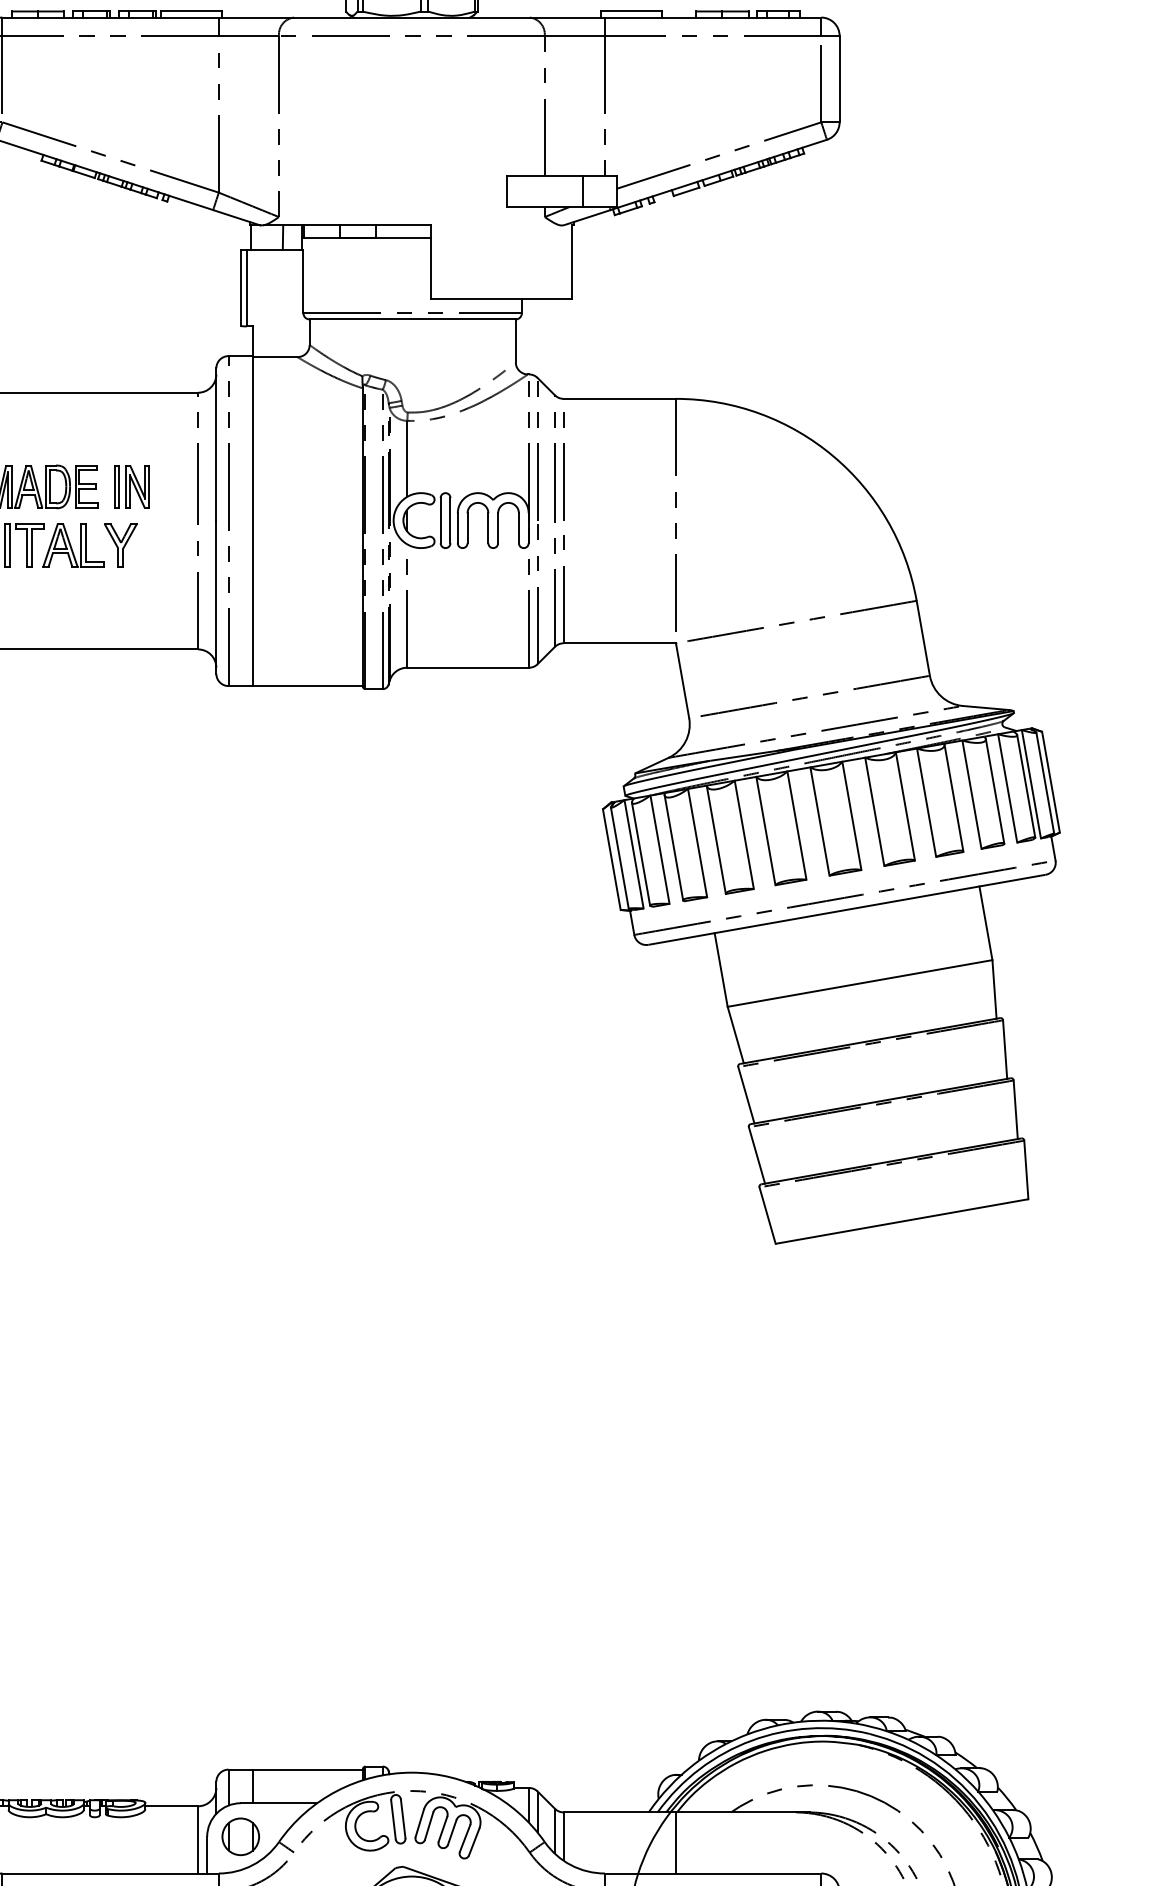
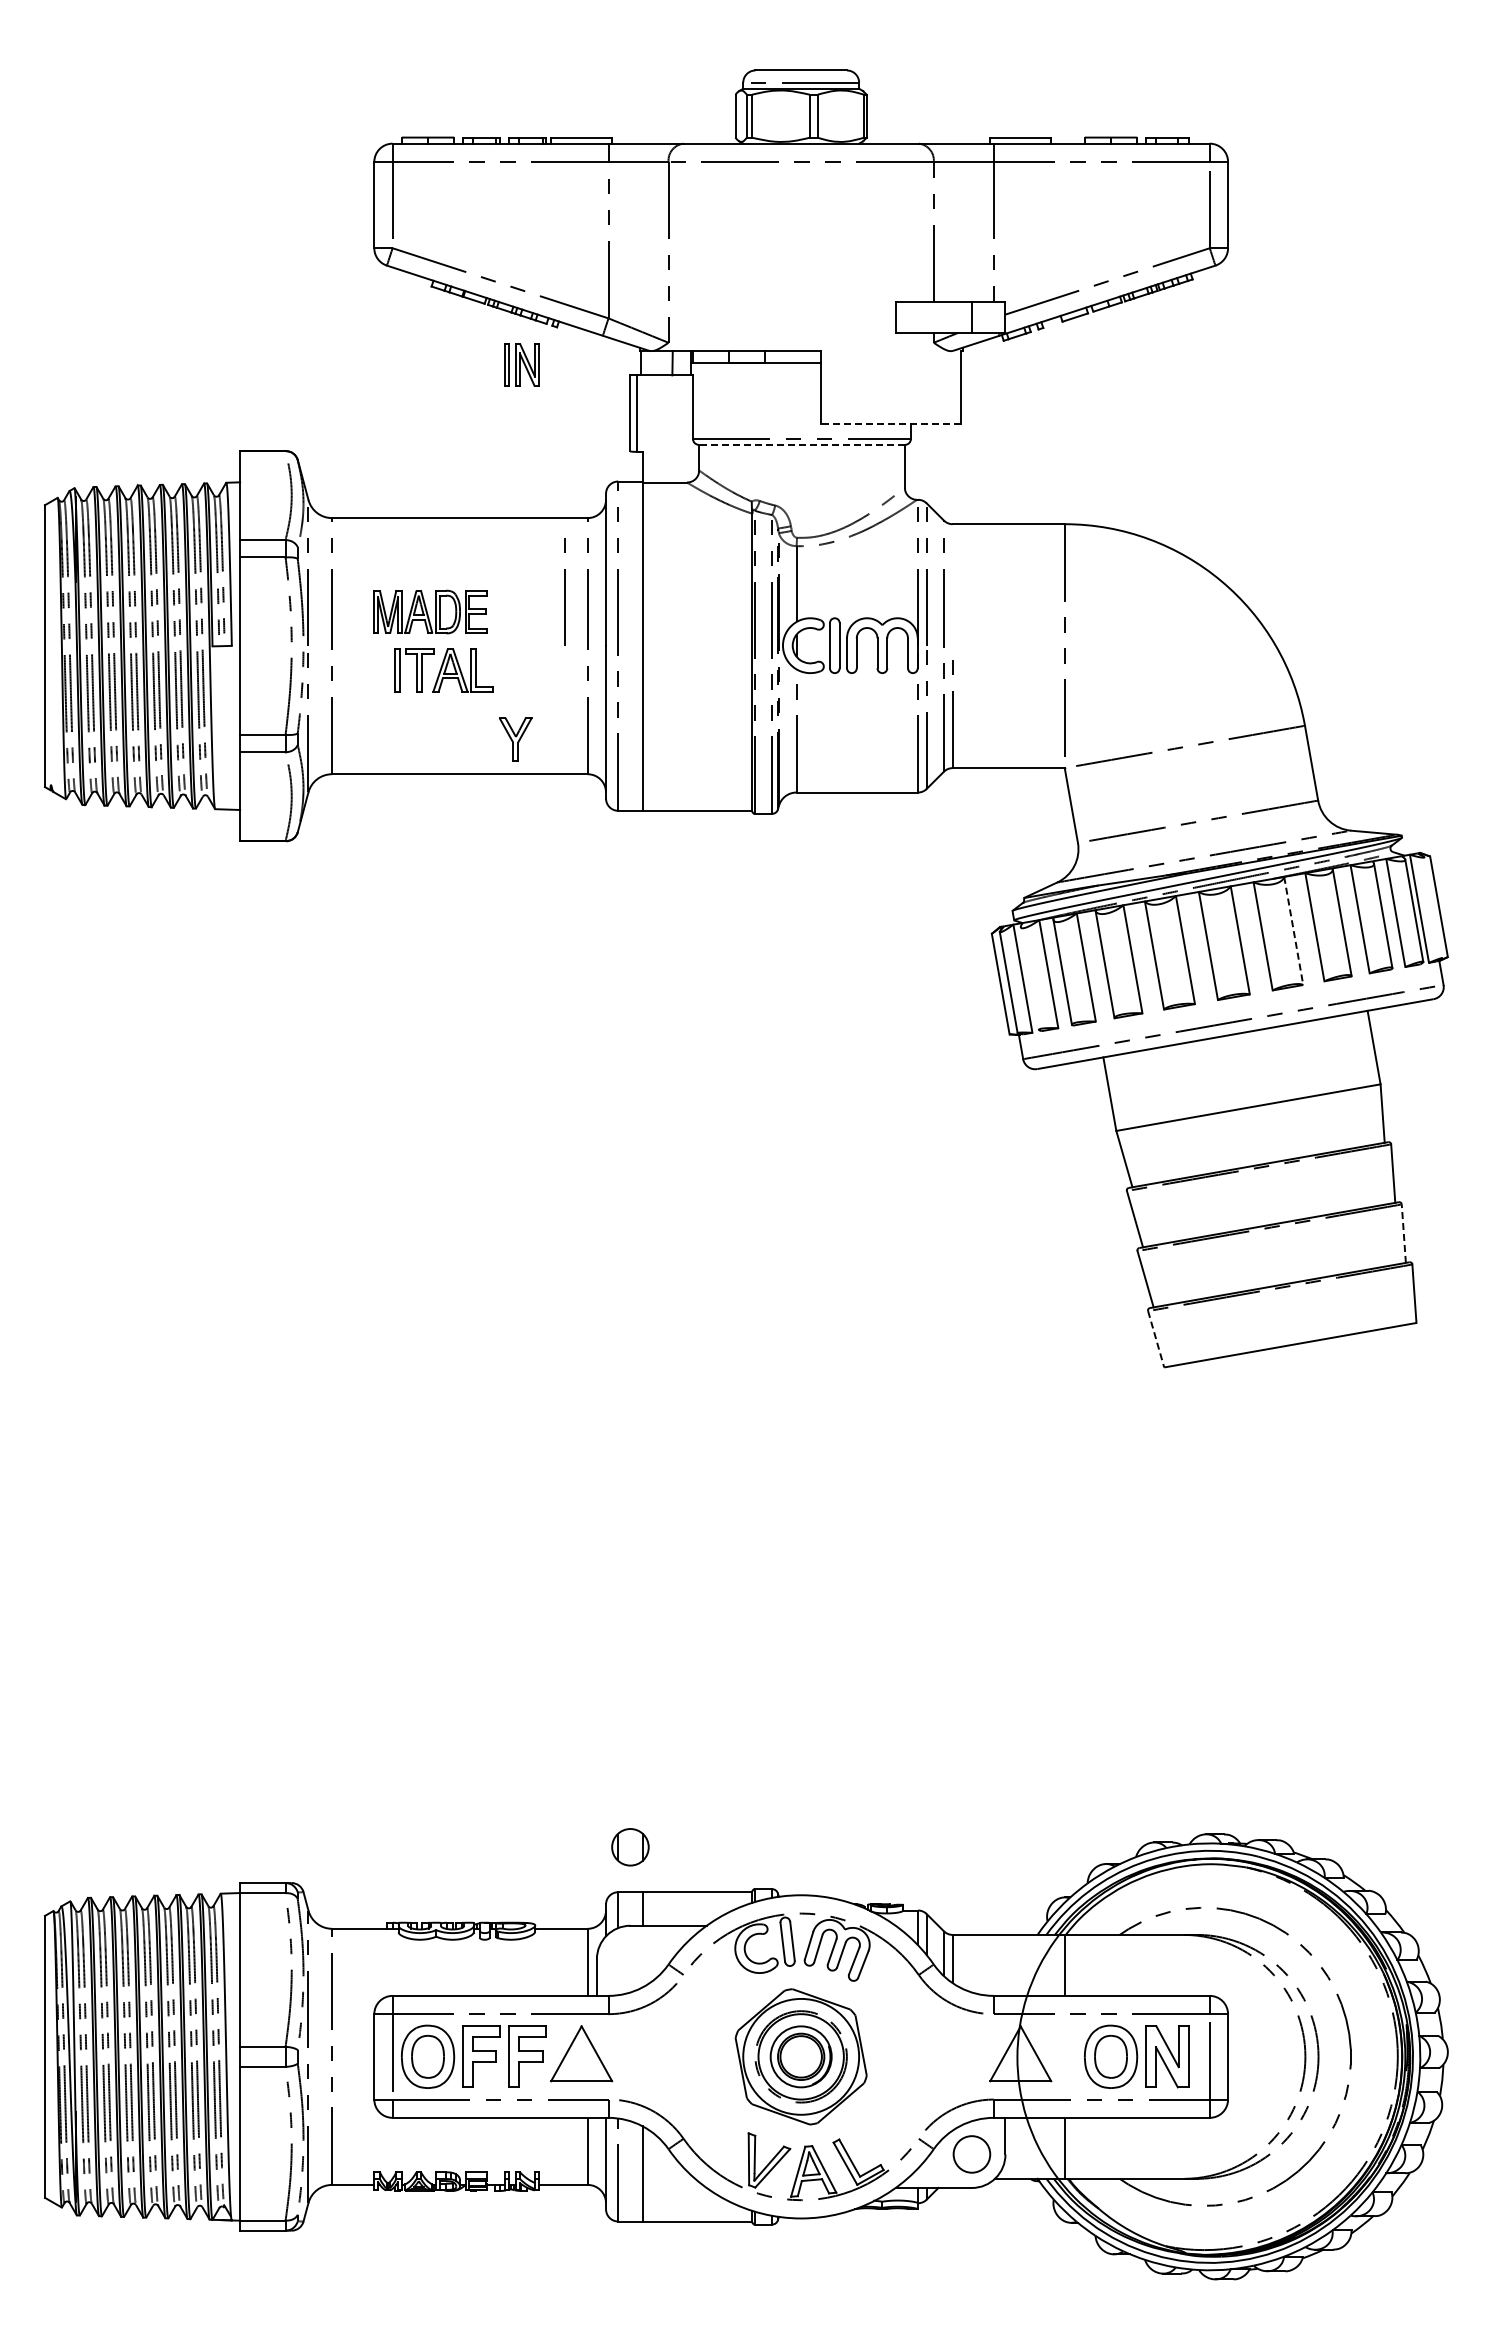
line: (501, 298) -> (890, 424), solid -> dashed
line: (413, 319) -> (802, 444), solid -> dashed
line: (563, 466) -> (564, 591), moved
part: (131, 486) -> (521, 364), moved
part: (120, 545) -> (515, 739), moved
line: (1045, 782) -> (1433, 907), removed
line: (905, 805) -> (1293, 930), solid -> dashed
line: (640, 854) -> (1029, 978), removed
line: (1015, 1109) -> (1403, 1233), solid -> dashed
line: (767, 1215) -> (1156, 1339), solid -> dashed
part: (240, 1837) -> (630, 1847), moved

